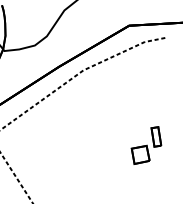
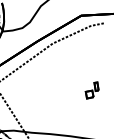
part: (147, 145) -> (92, 90), size x0.7

